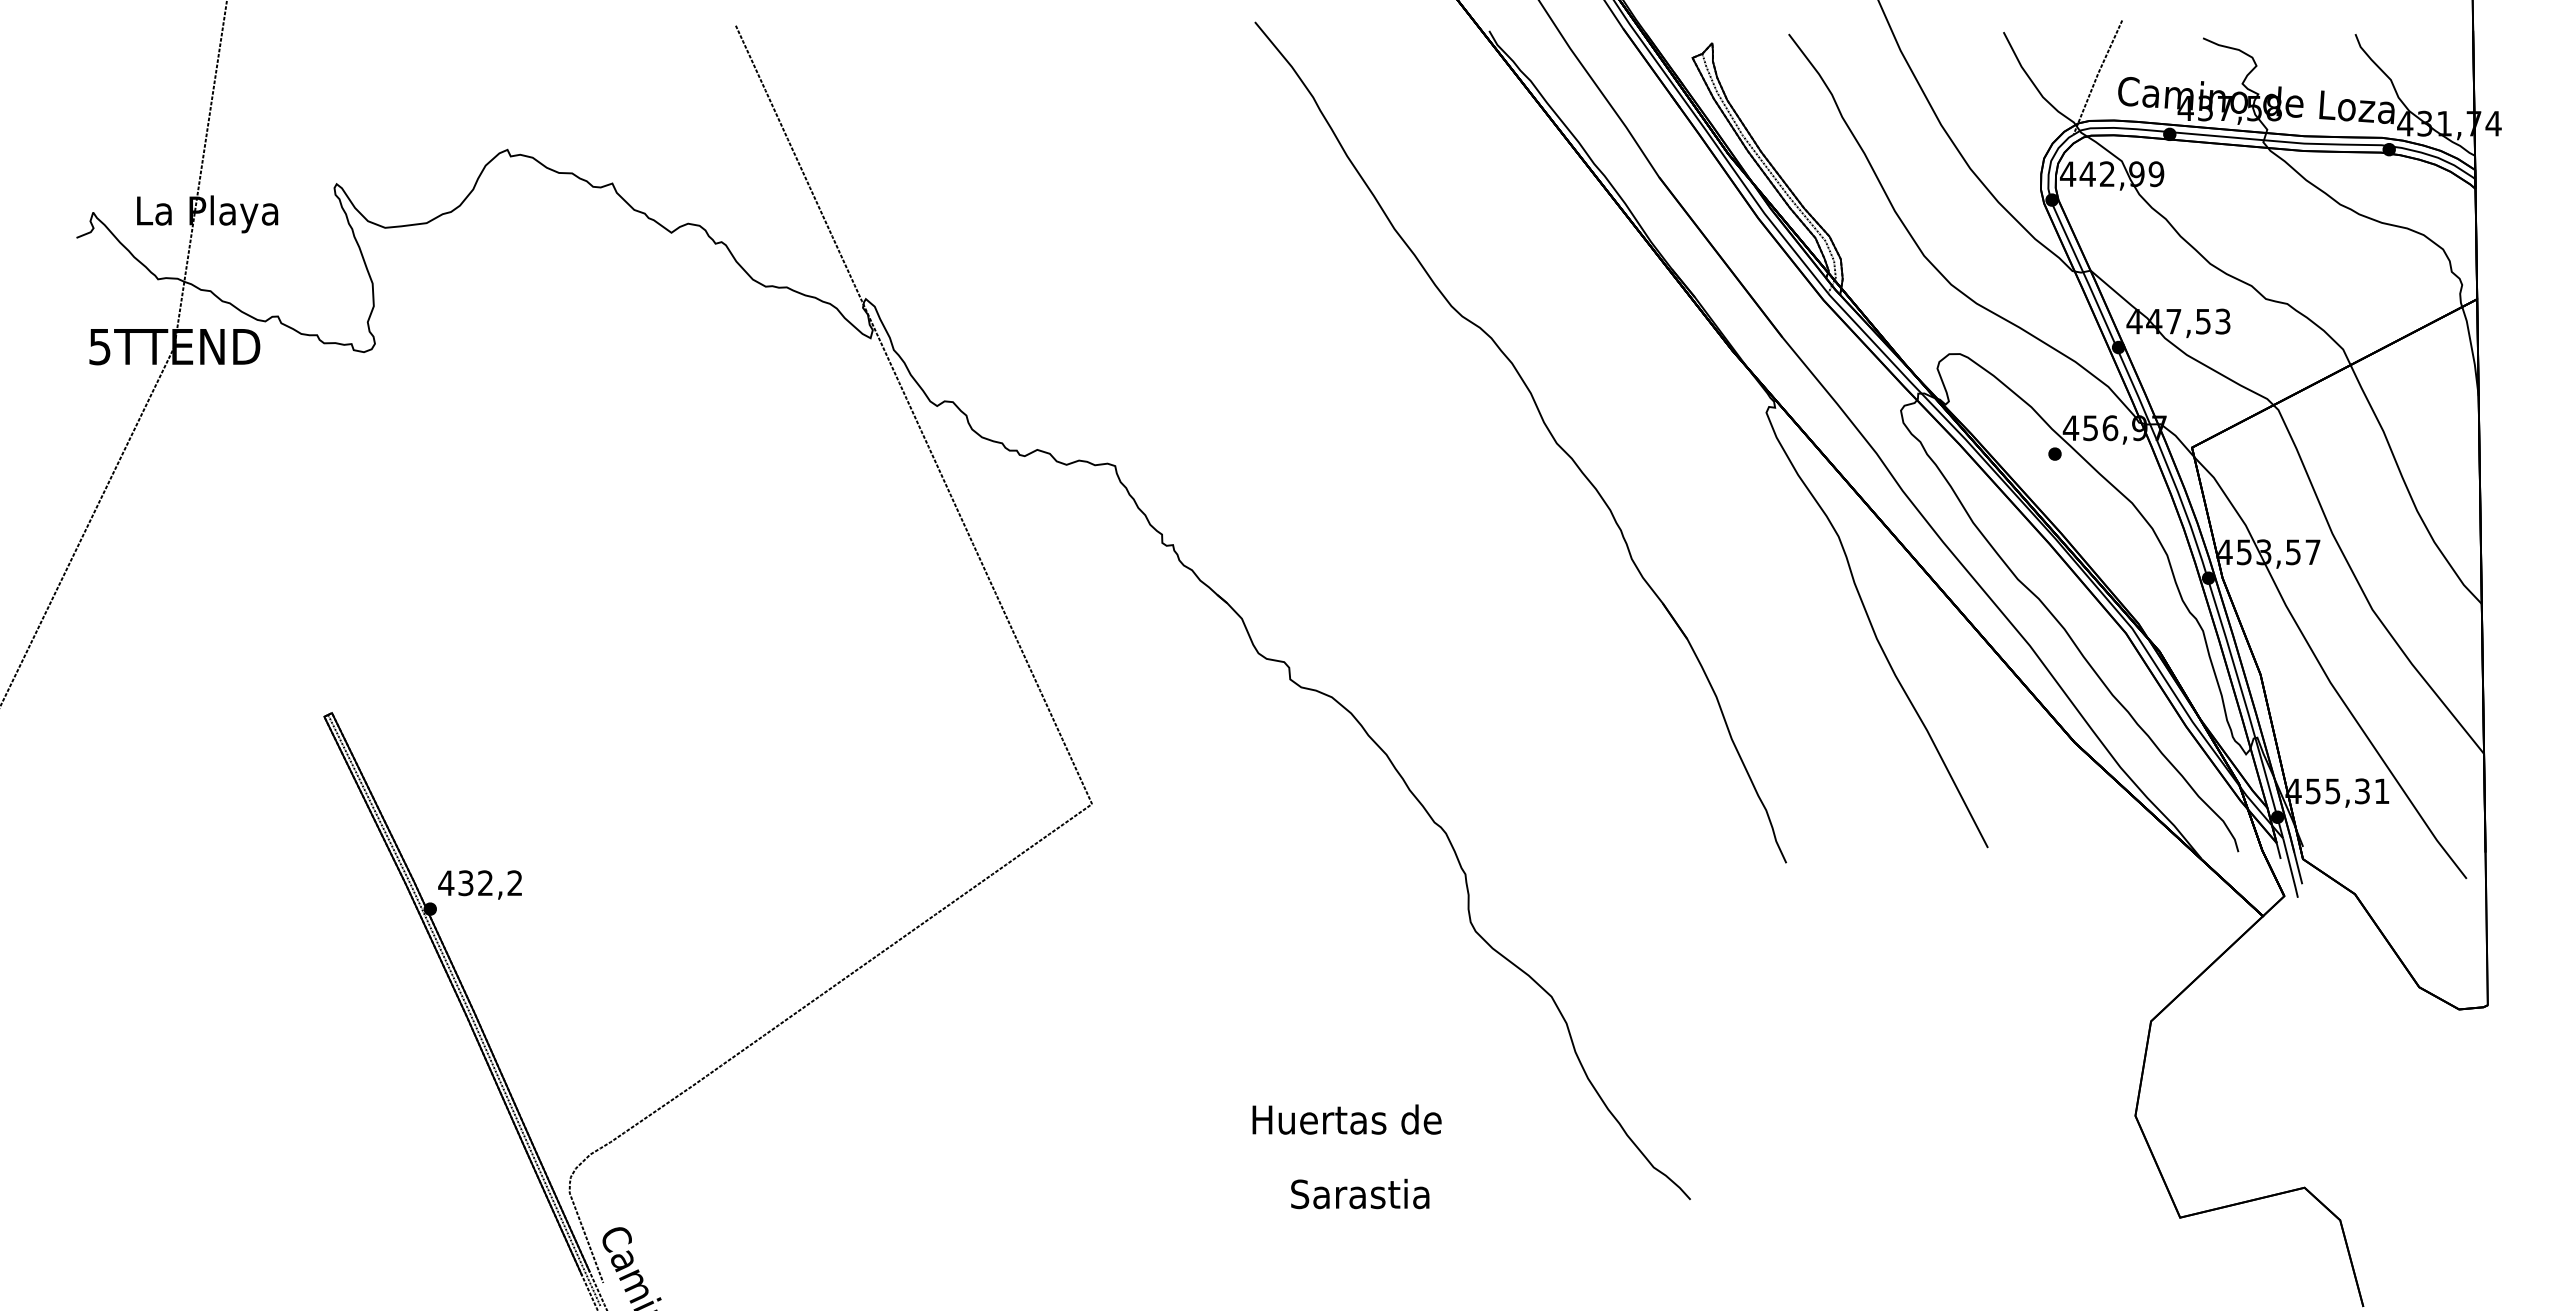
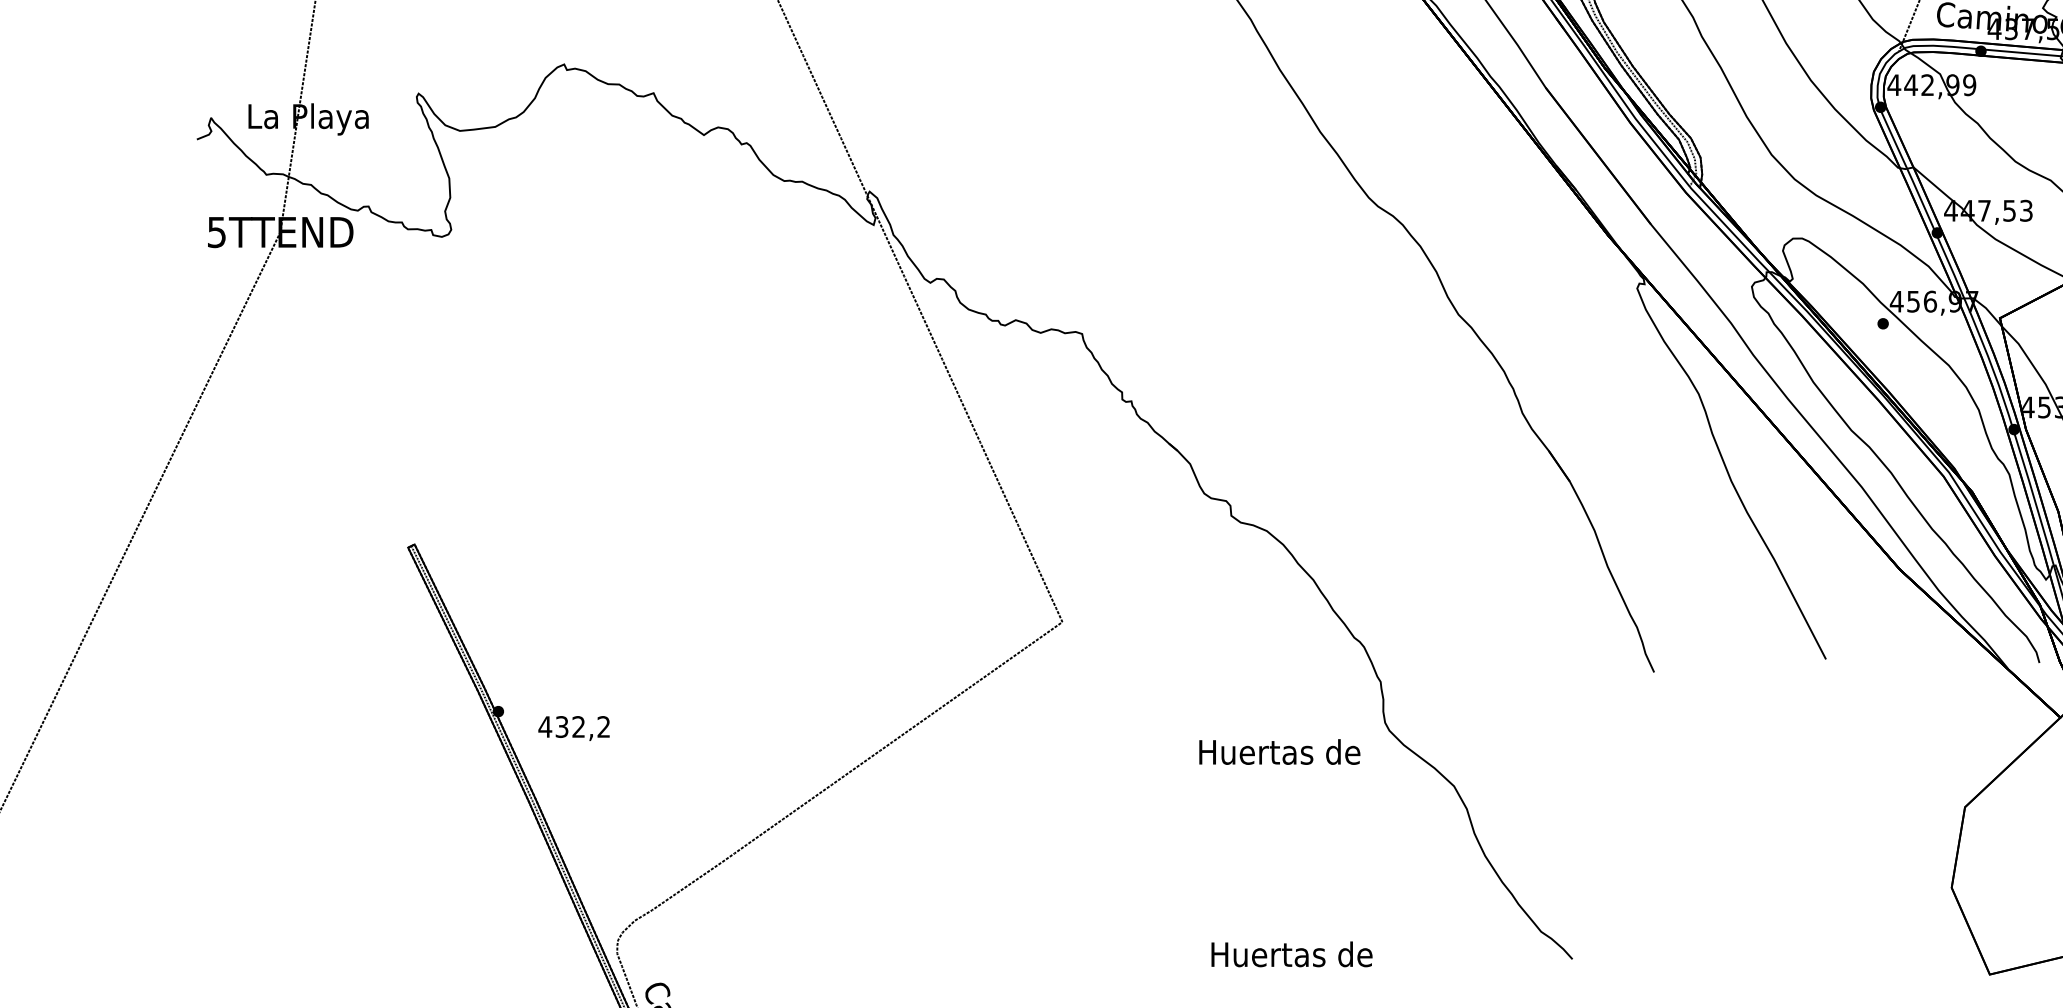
text: (479, 884) -> (573, 728), moved
text: (1346, 1119) -> (1279, 751), moved
text: (1361, 1193) -> (1292, 953), Sarastia -> Huertas de

